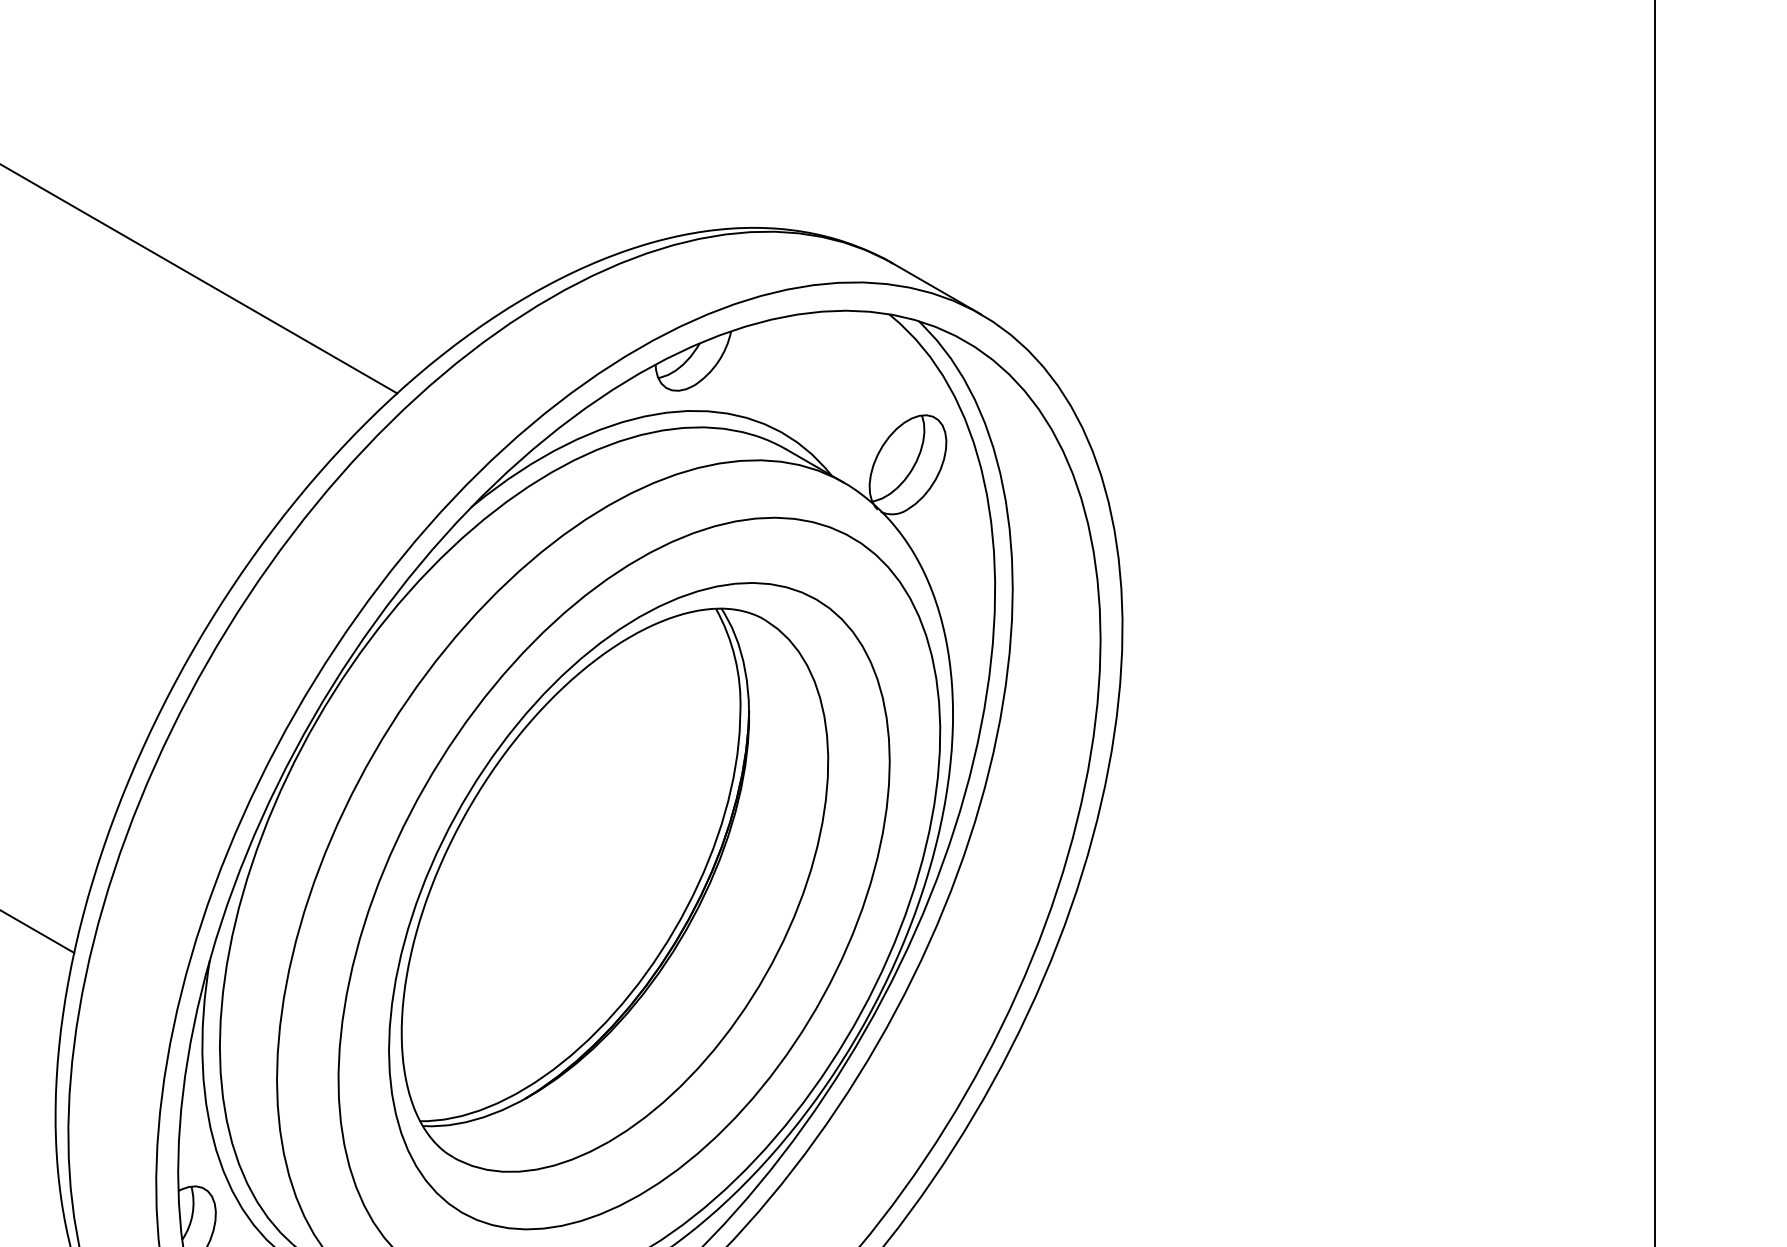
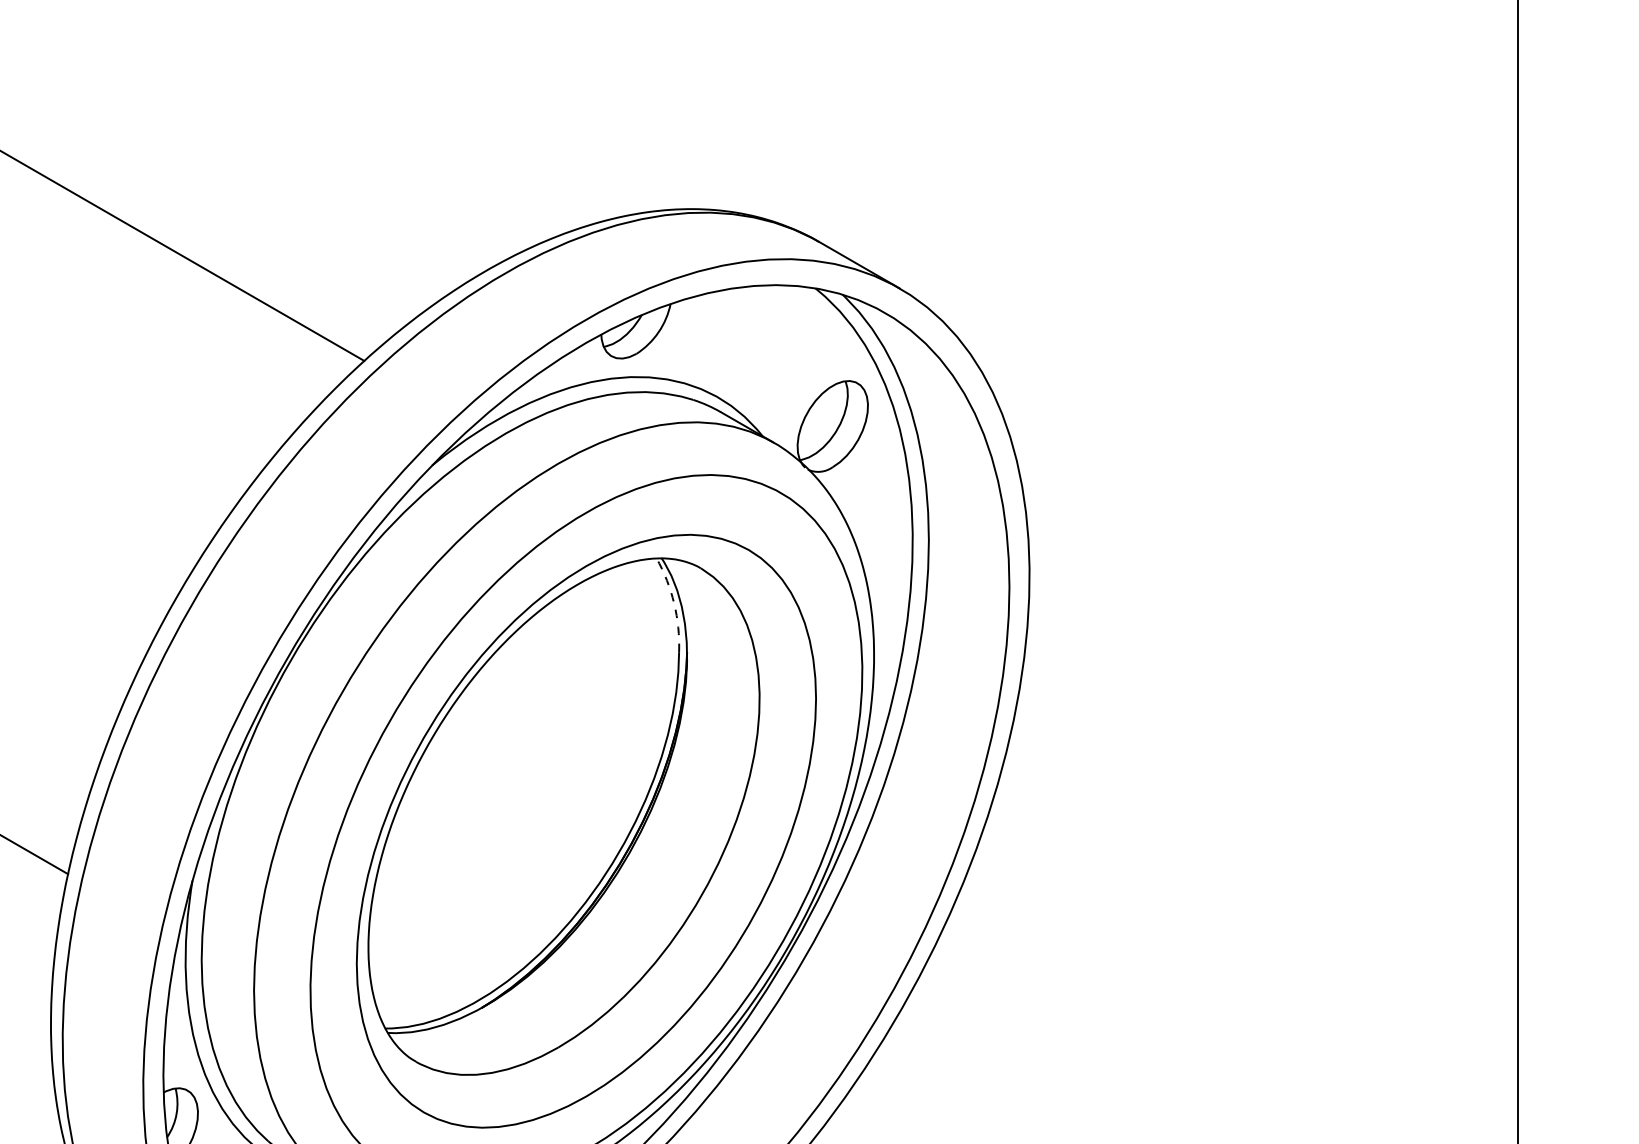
arc: (735, 657) -> (674, 603), solid -> dashed

